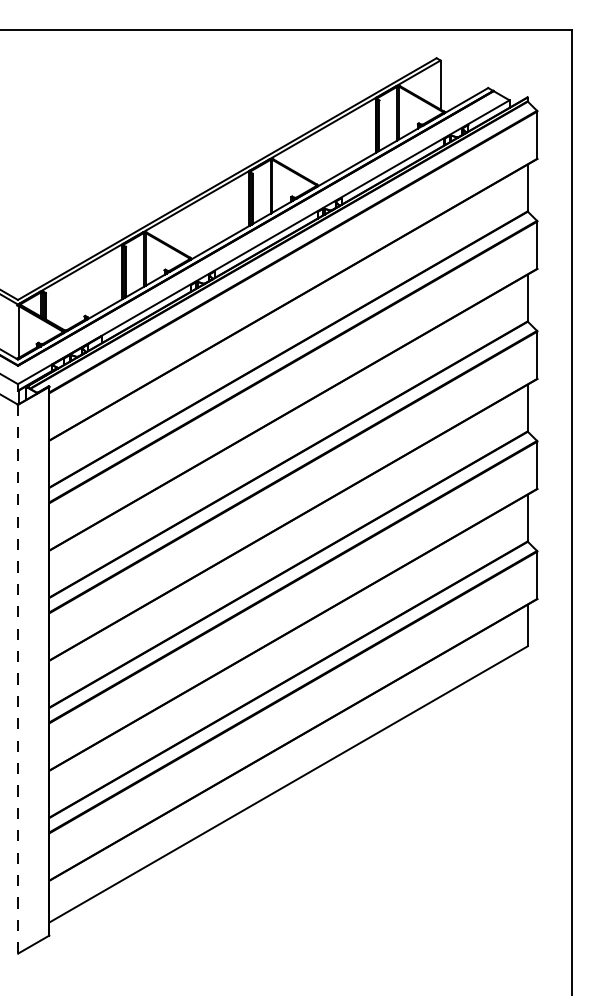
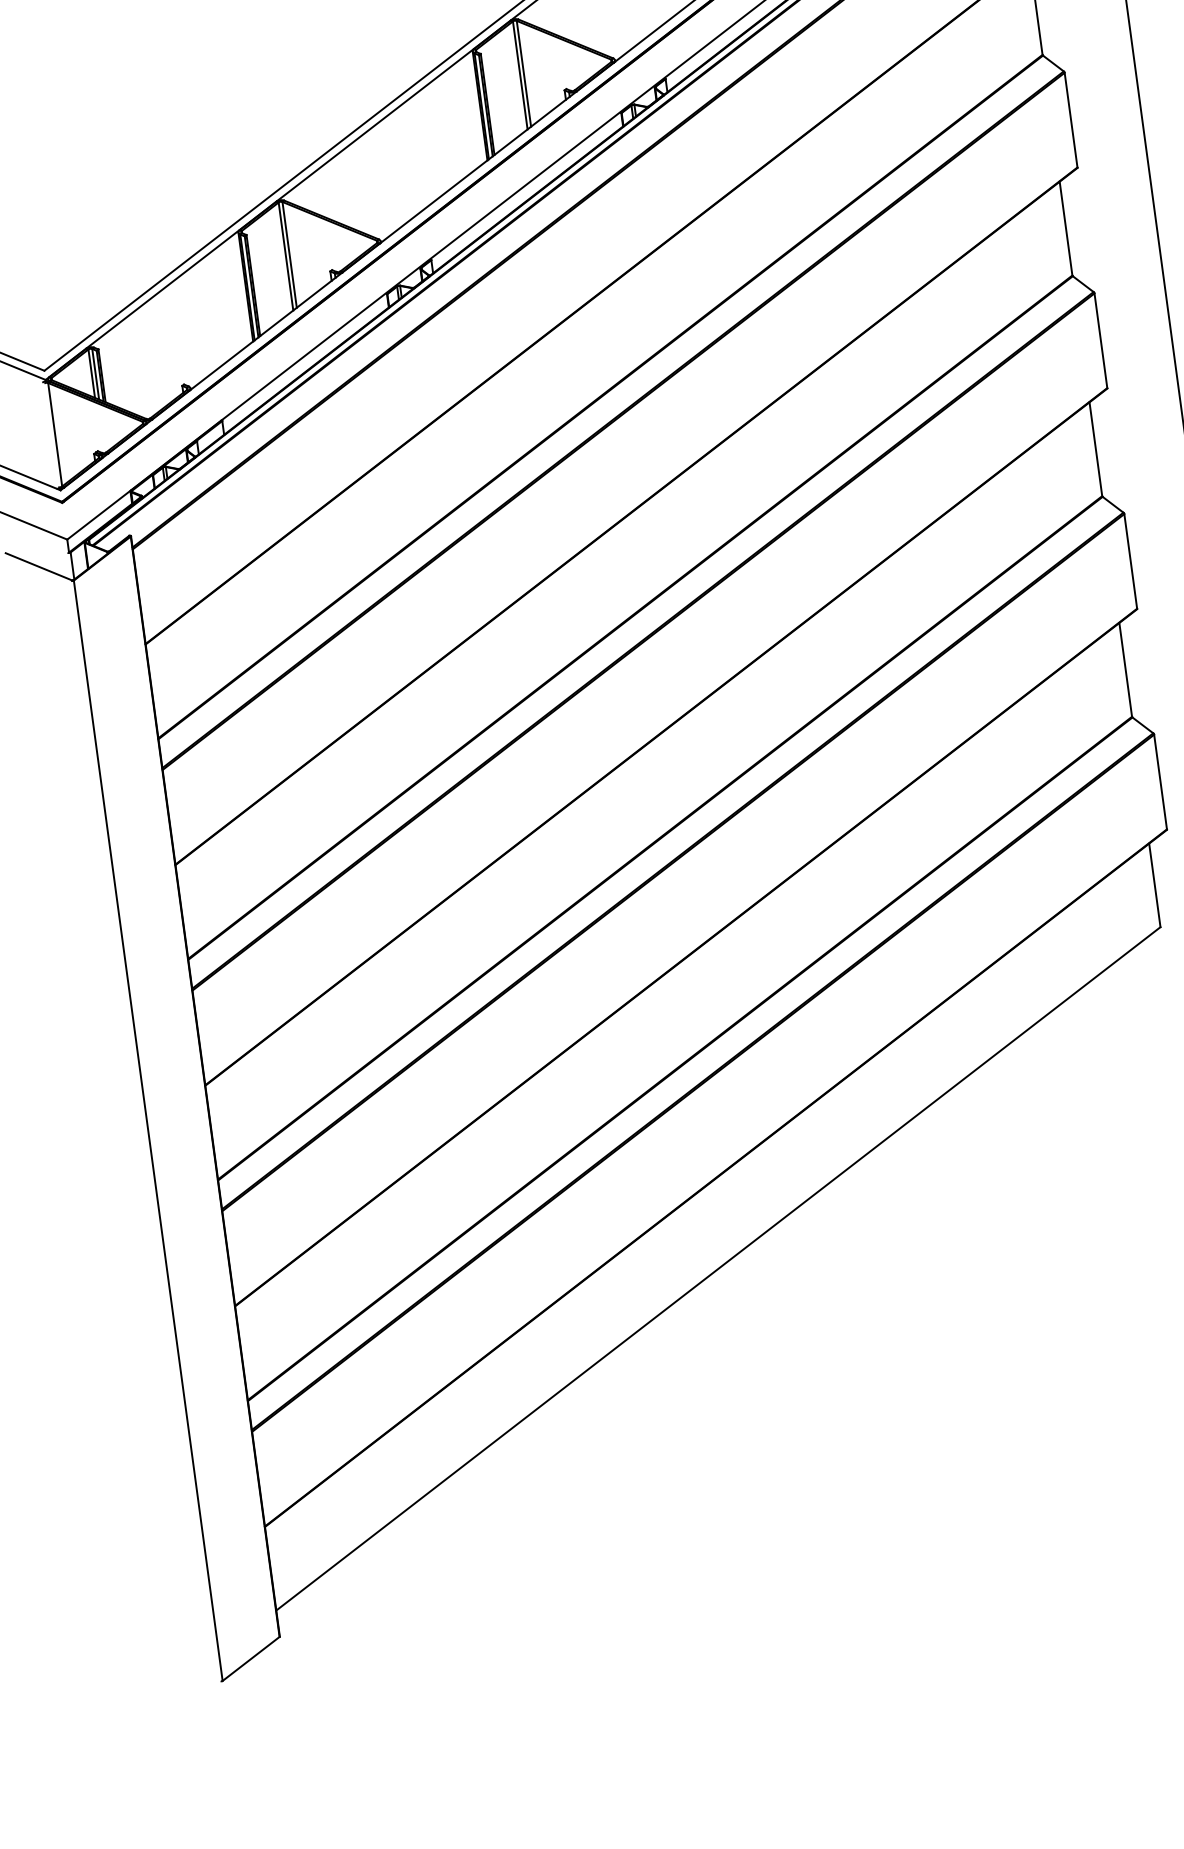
line: (18, 678) -> (148, 1129), dashed -> solid

